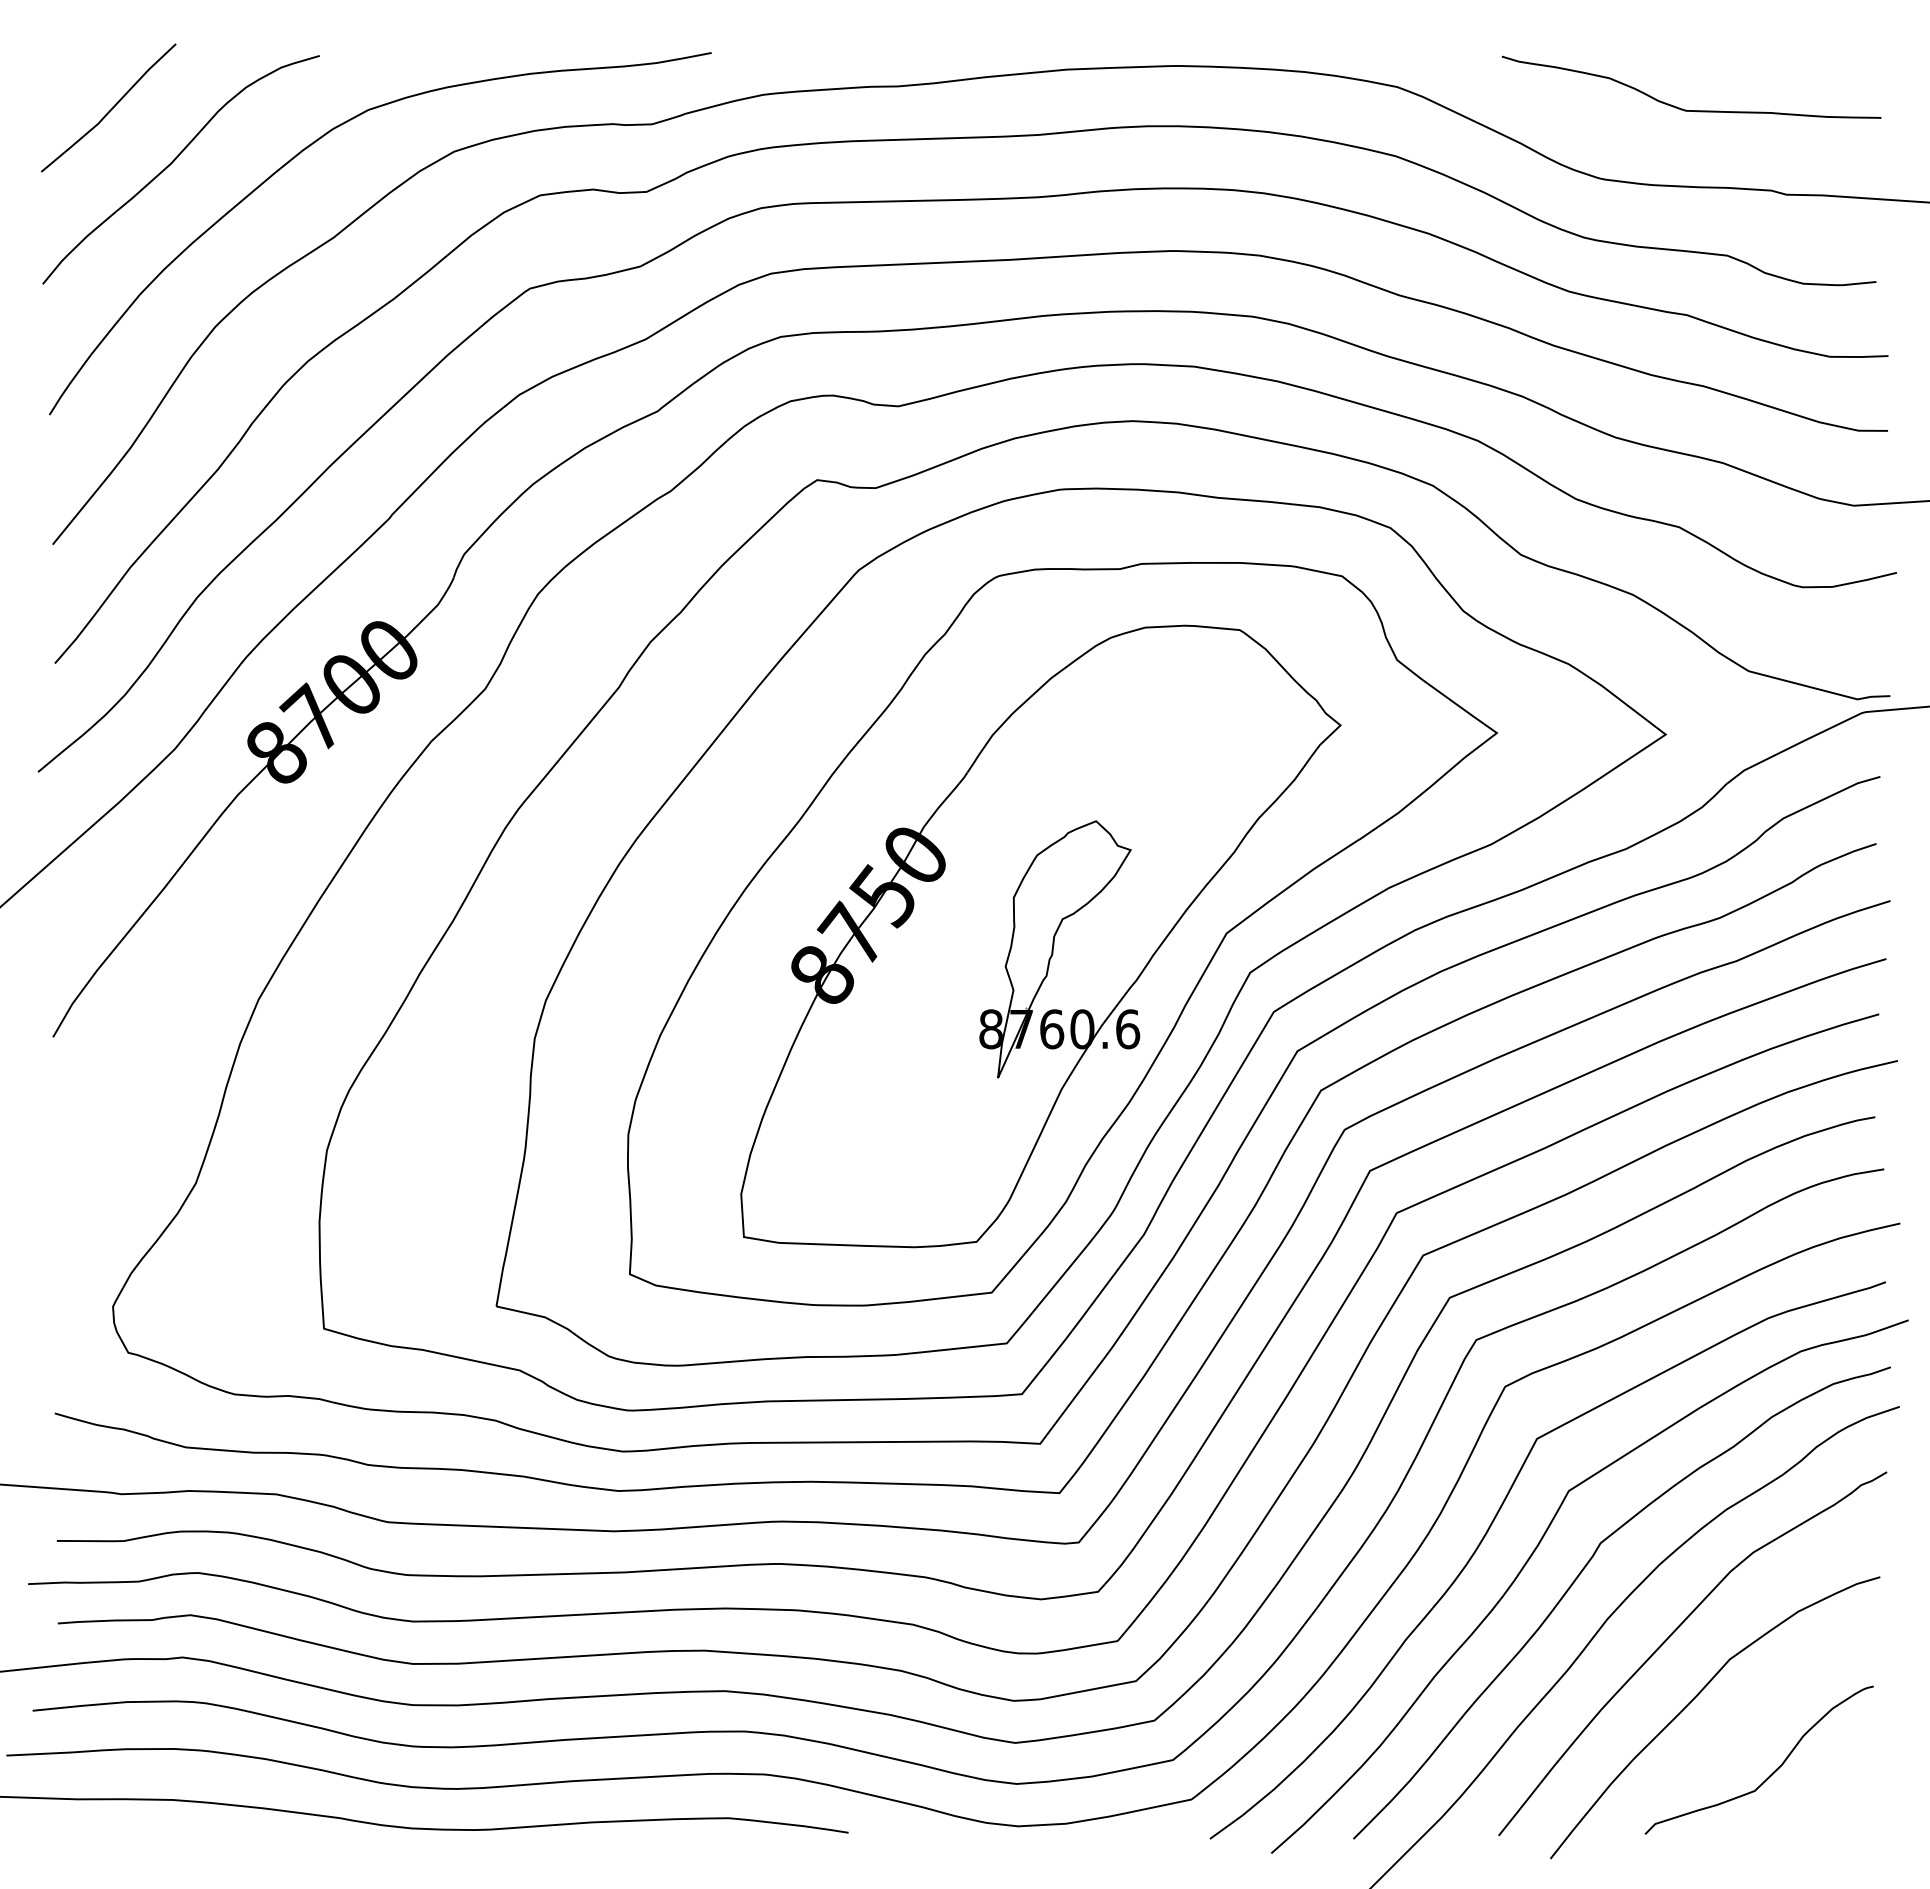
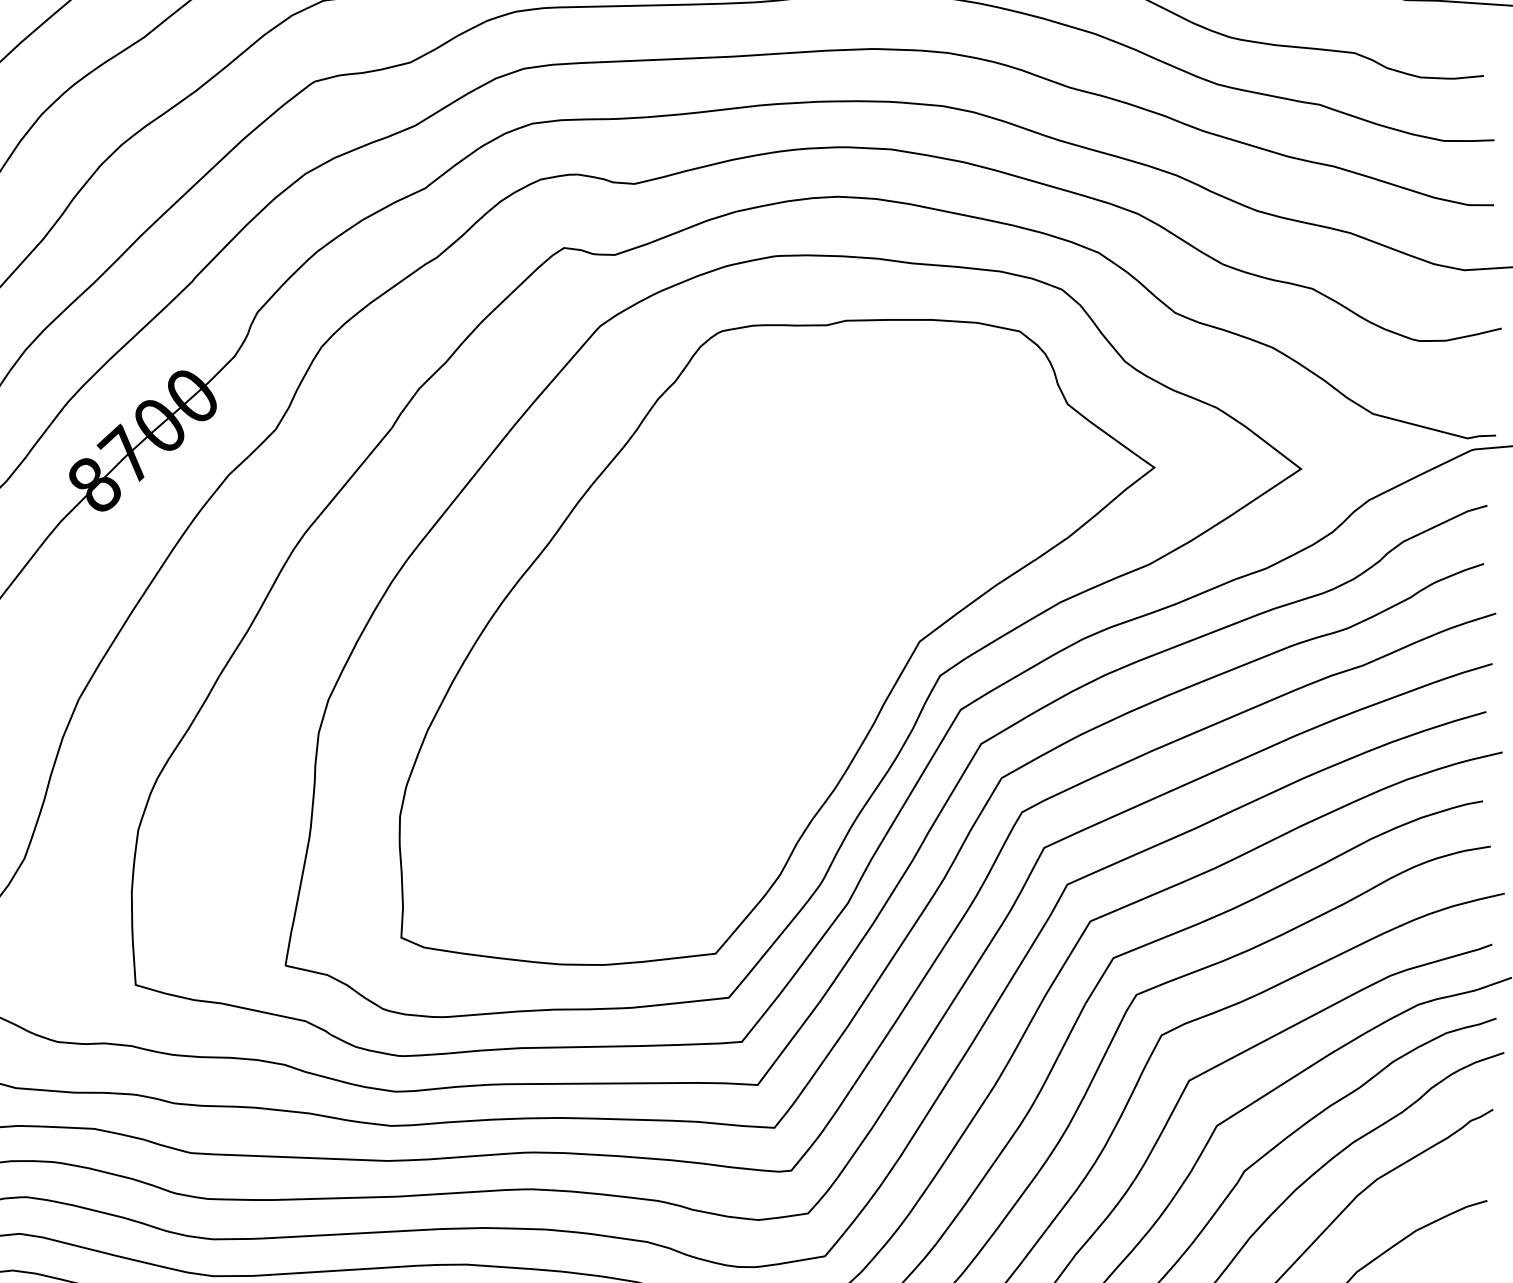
part: (1040, 936) -> (757, 644), removed

